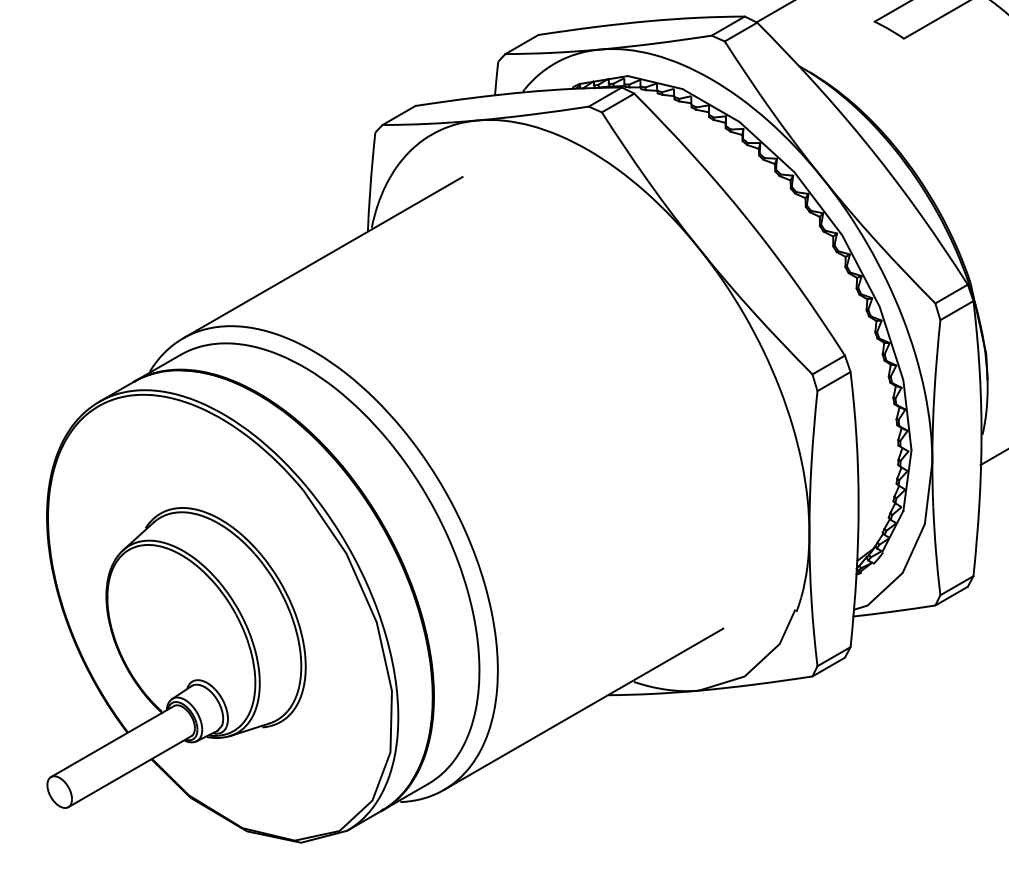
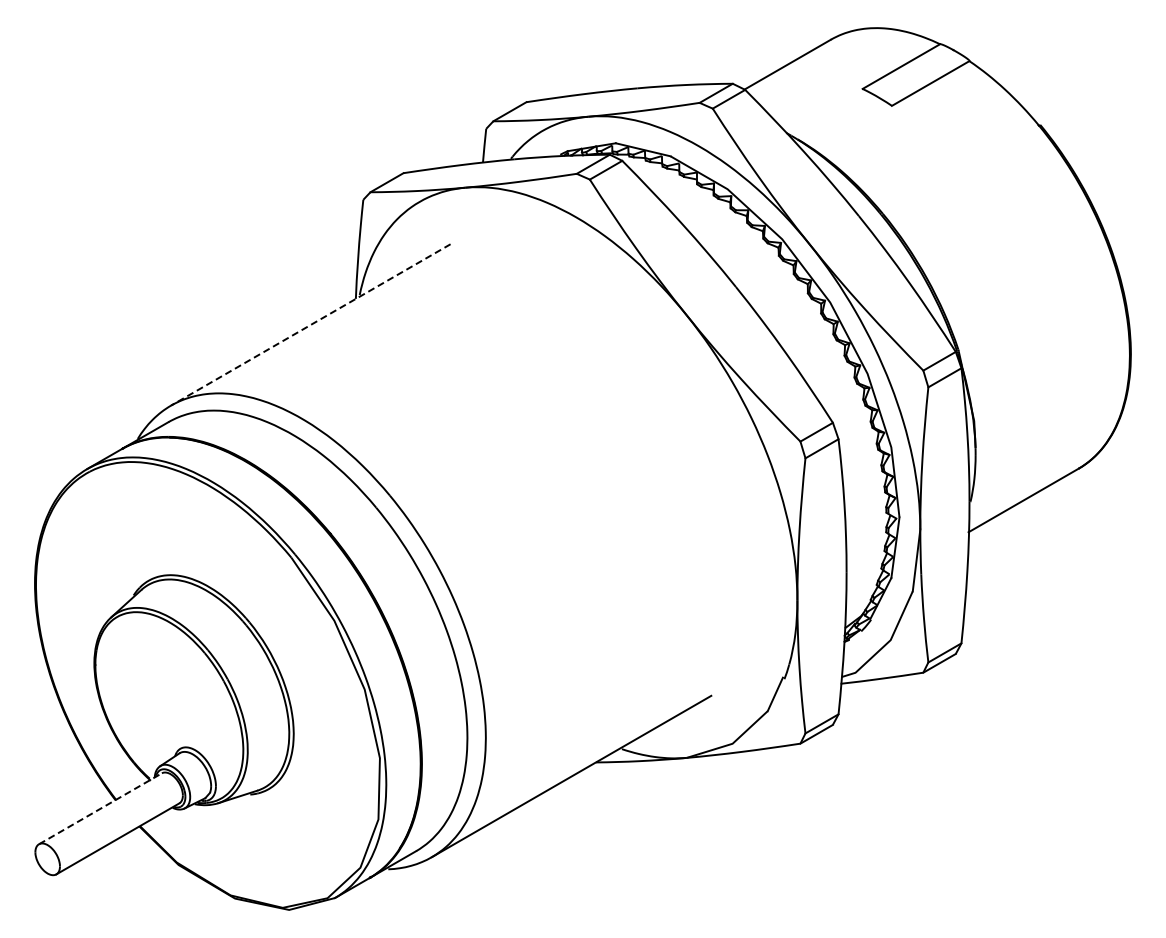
line: (322, 258) -> (310, 325), solid -> dashed
line: (112, 741) -> (100, 808), solid -> dashed

